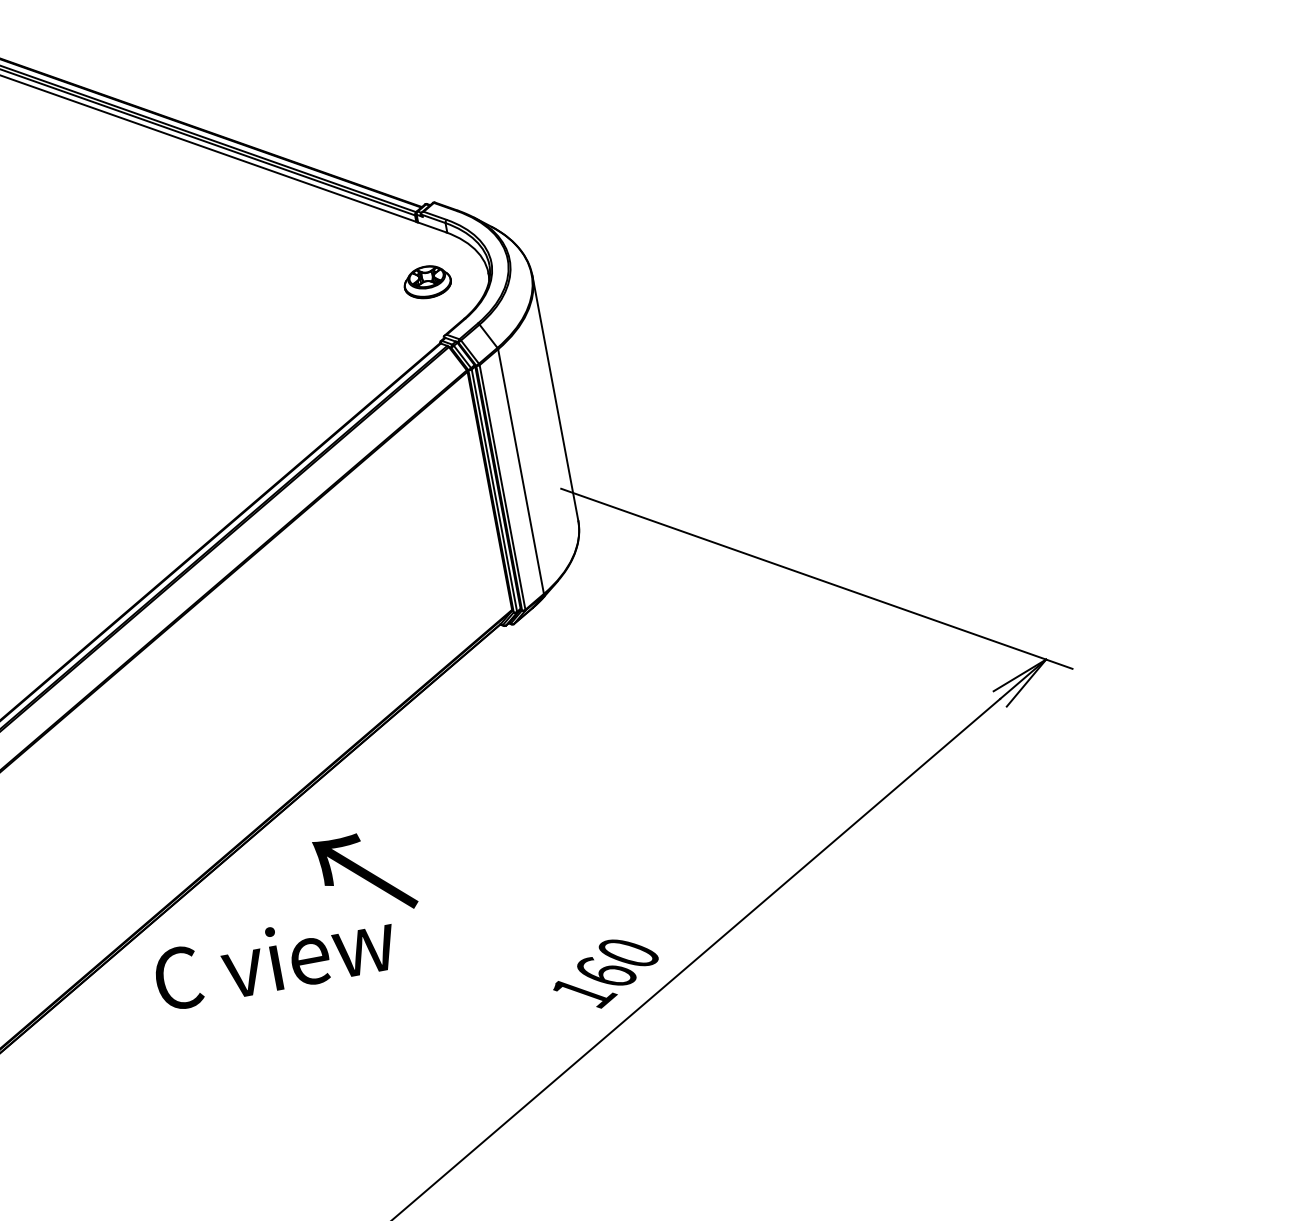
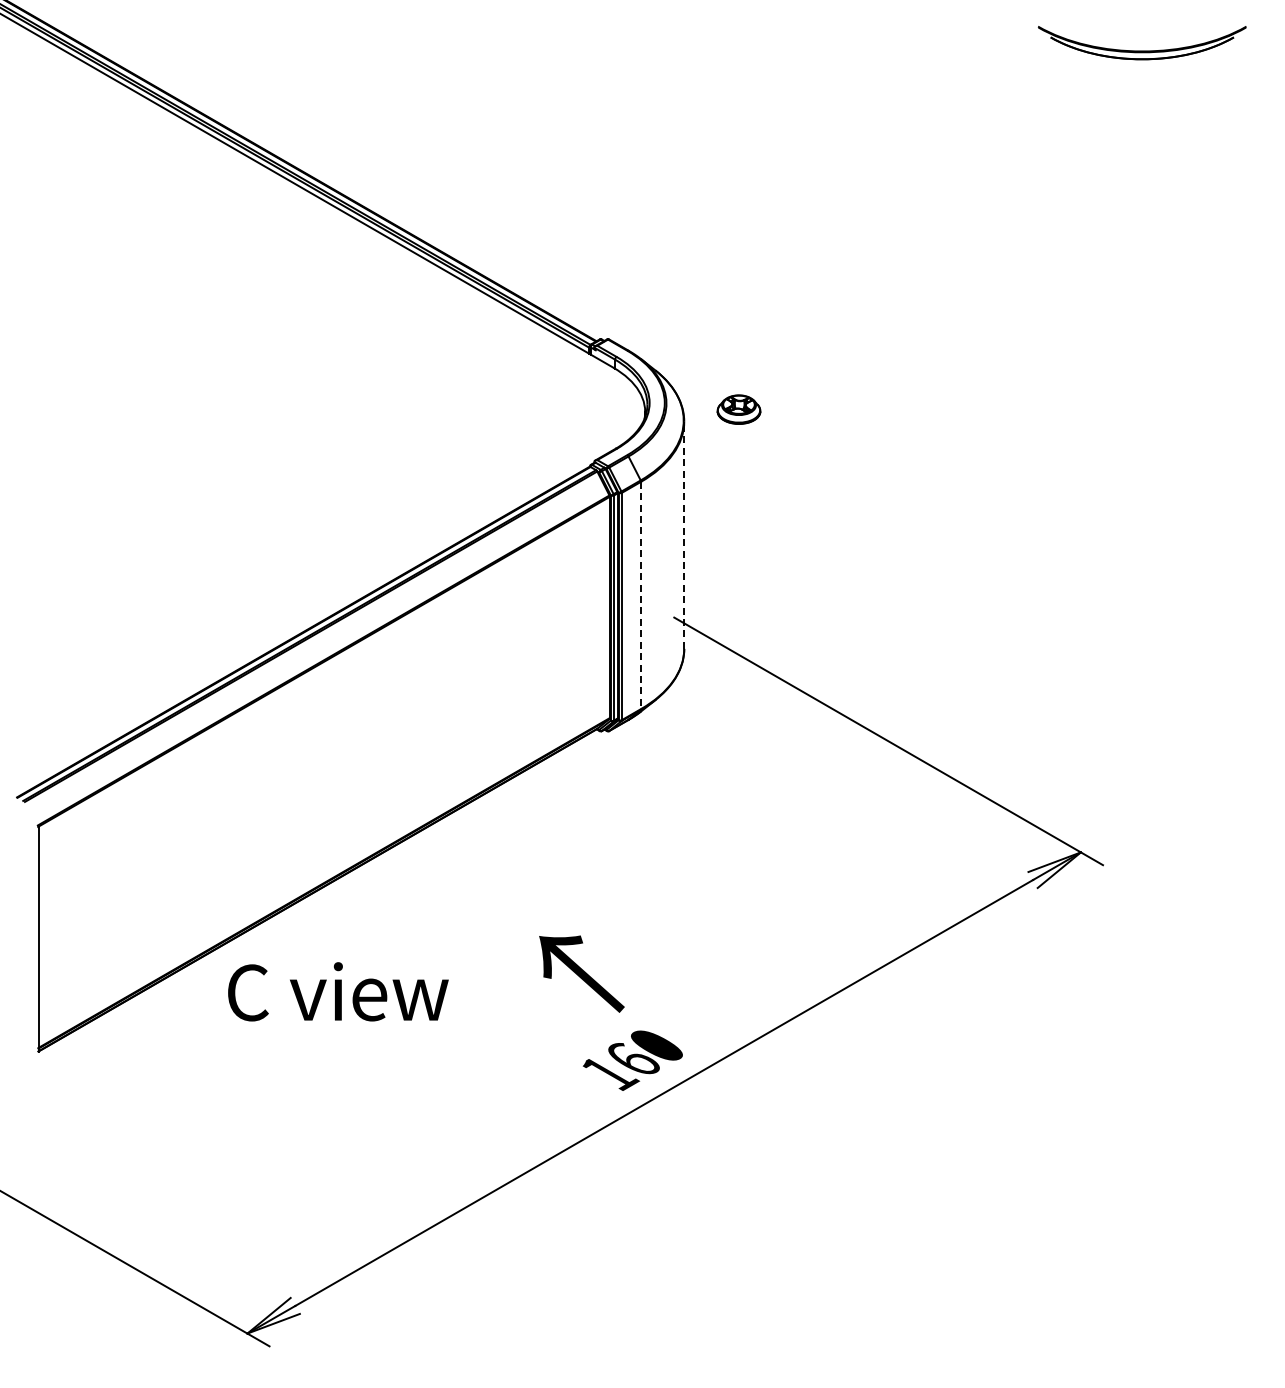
part: (426, 282) -> (738, 409), moved
line: (555, 398) -> (684, 535), solid -> dashed
line: (521, 471) -> (641, 595), solid -> dashed
text: (365, 874) -> (581, 973), moved

